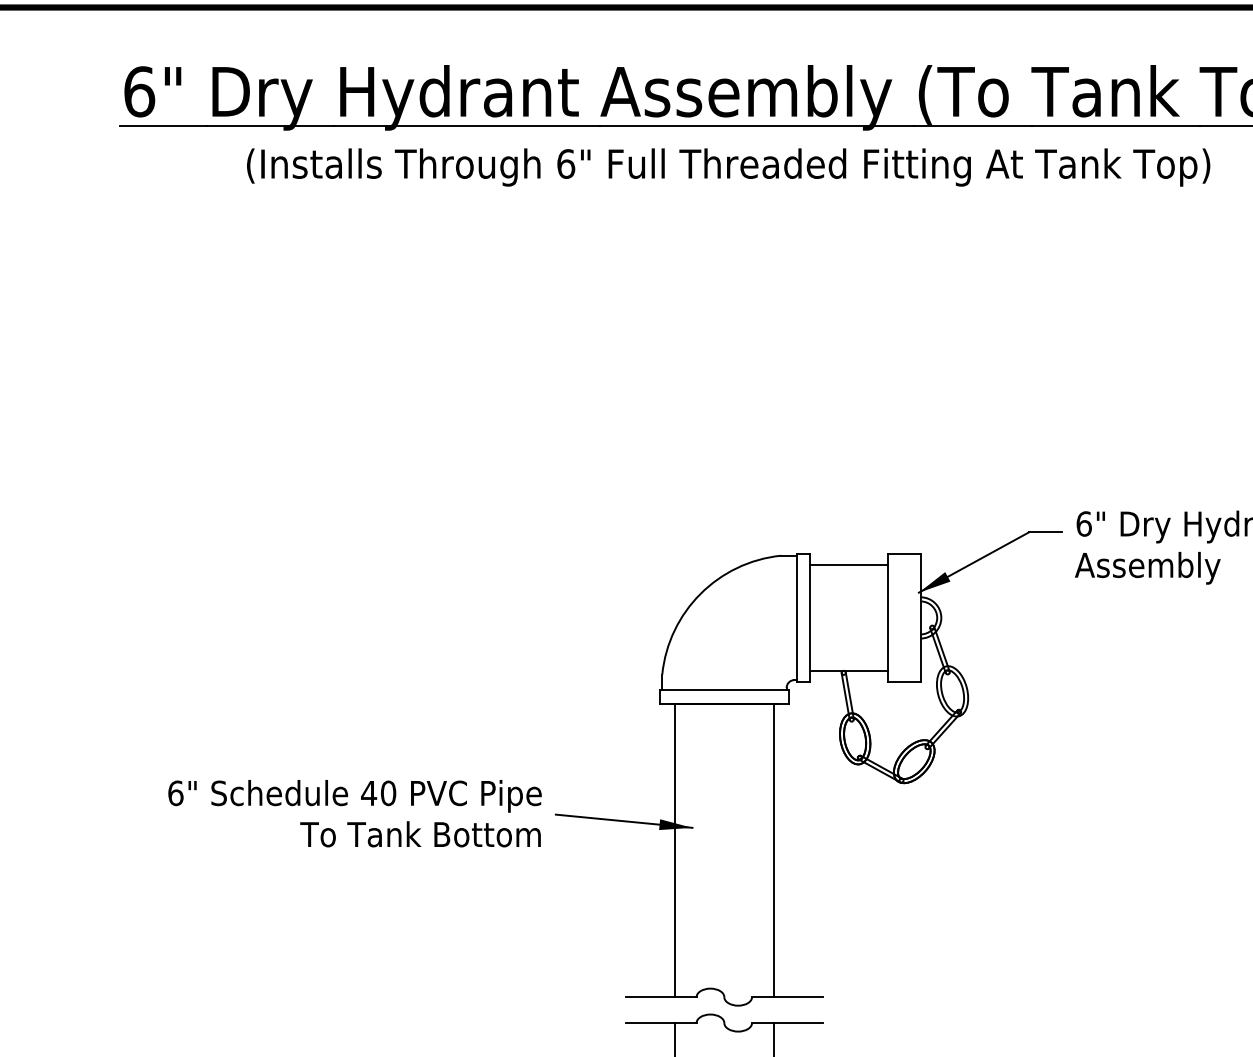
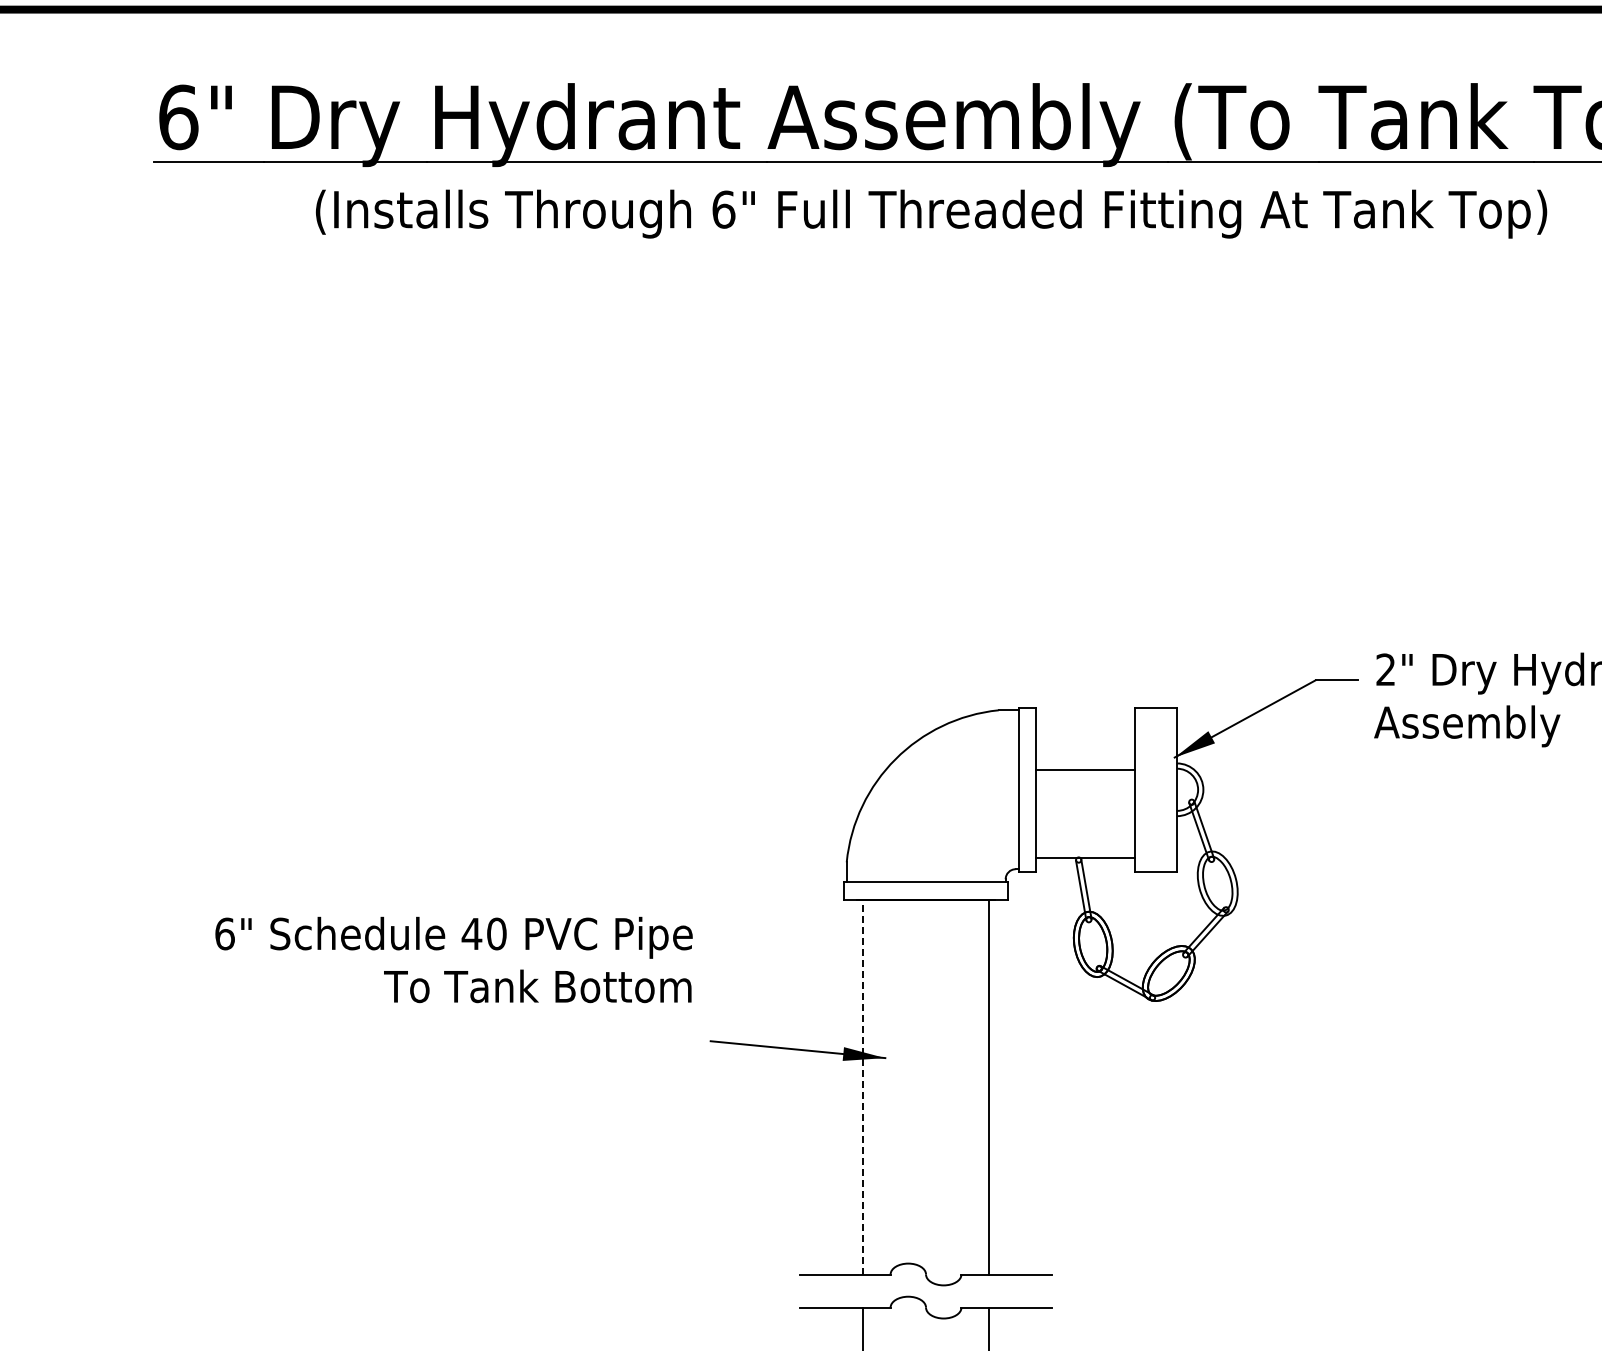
text: (1083, 523) -> (1385, 669), 6" -> 2"
line: (849, 565) -> (1085, 770), moved
text: (354, 813) -> (453, 959), moved
line: (674, 850) -> (862, 1086), solid -> dashed

